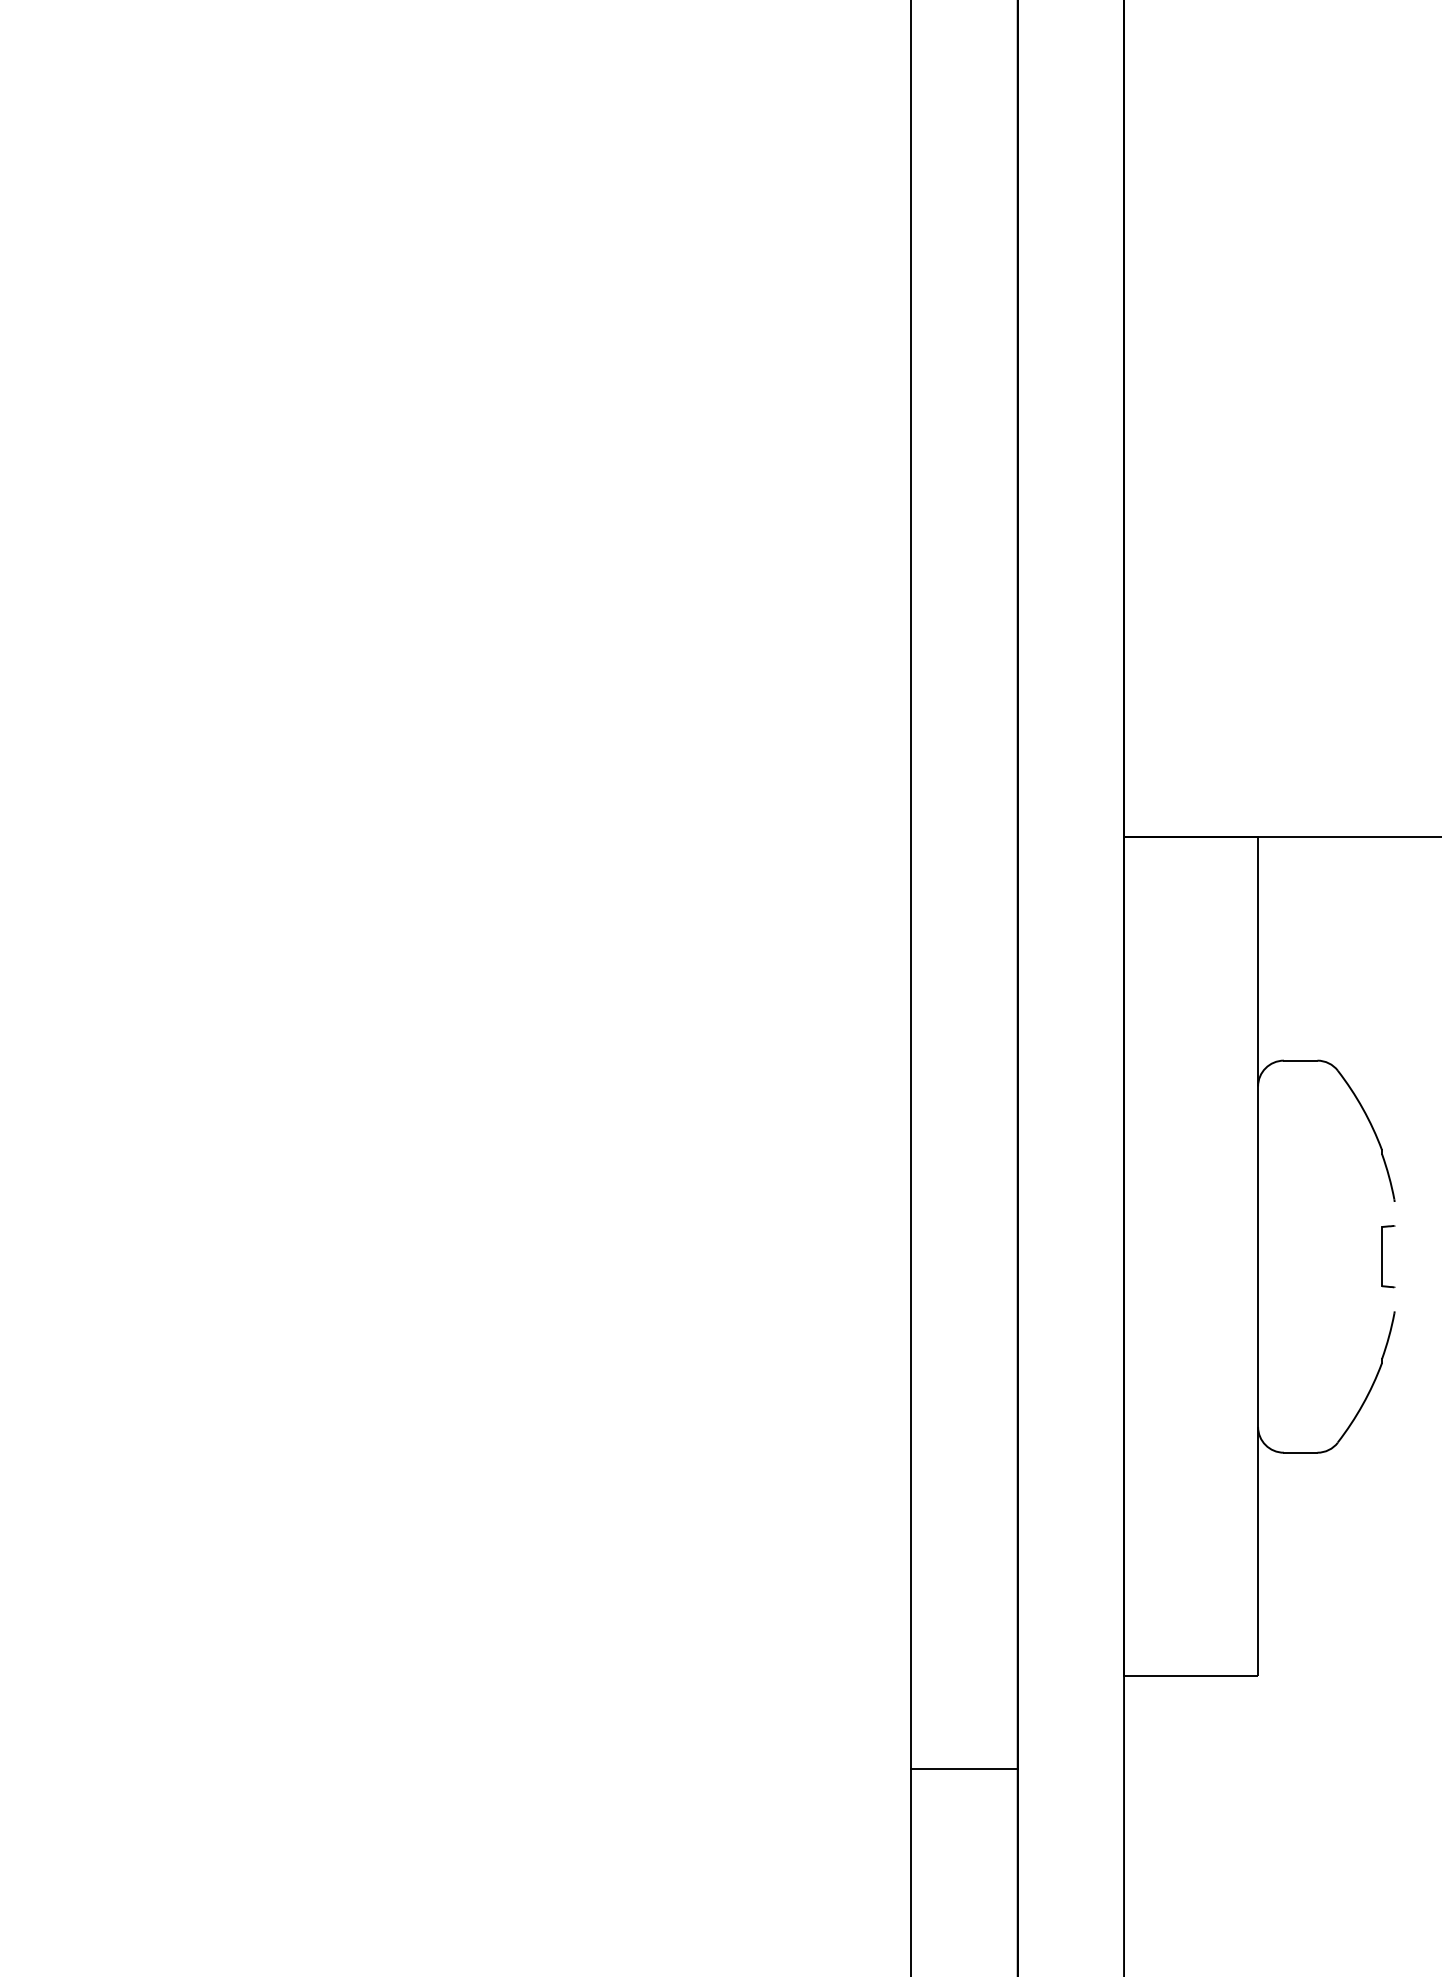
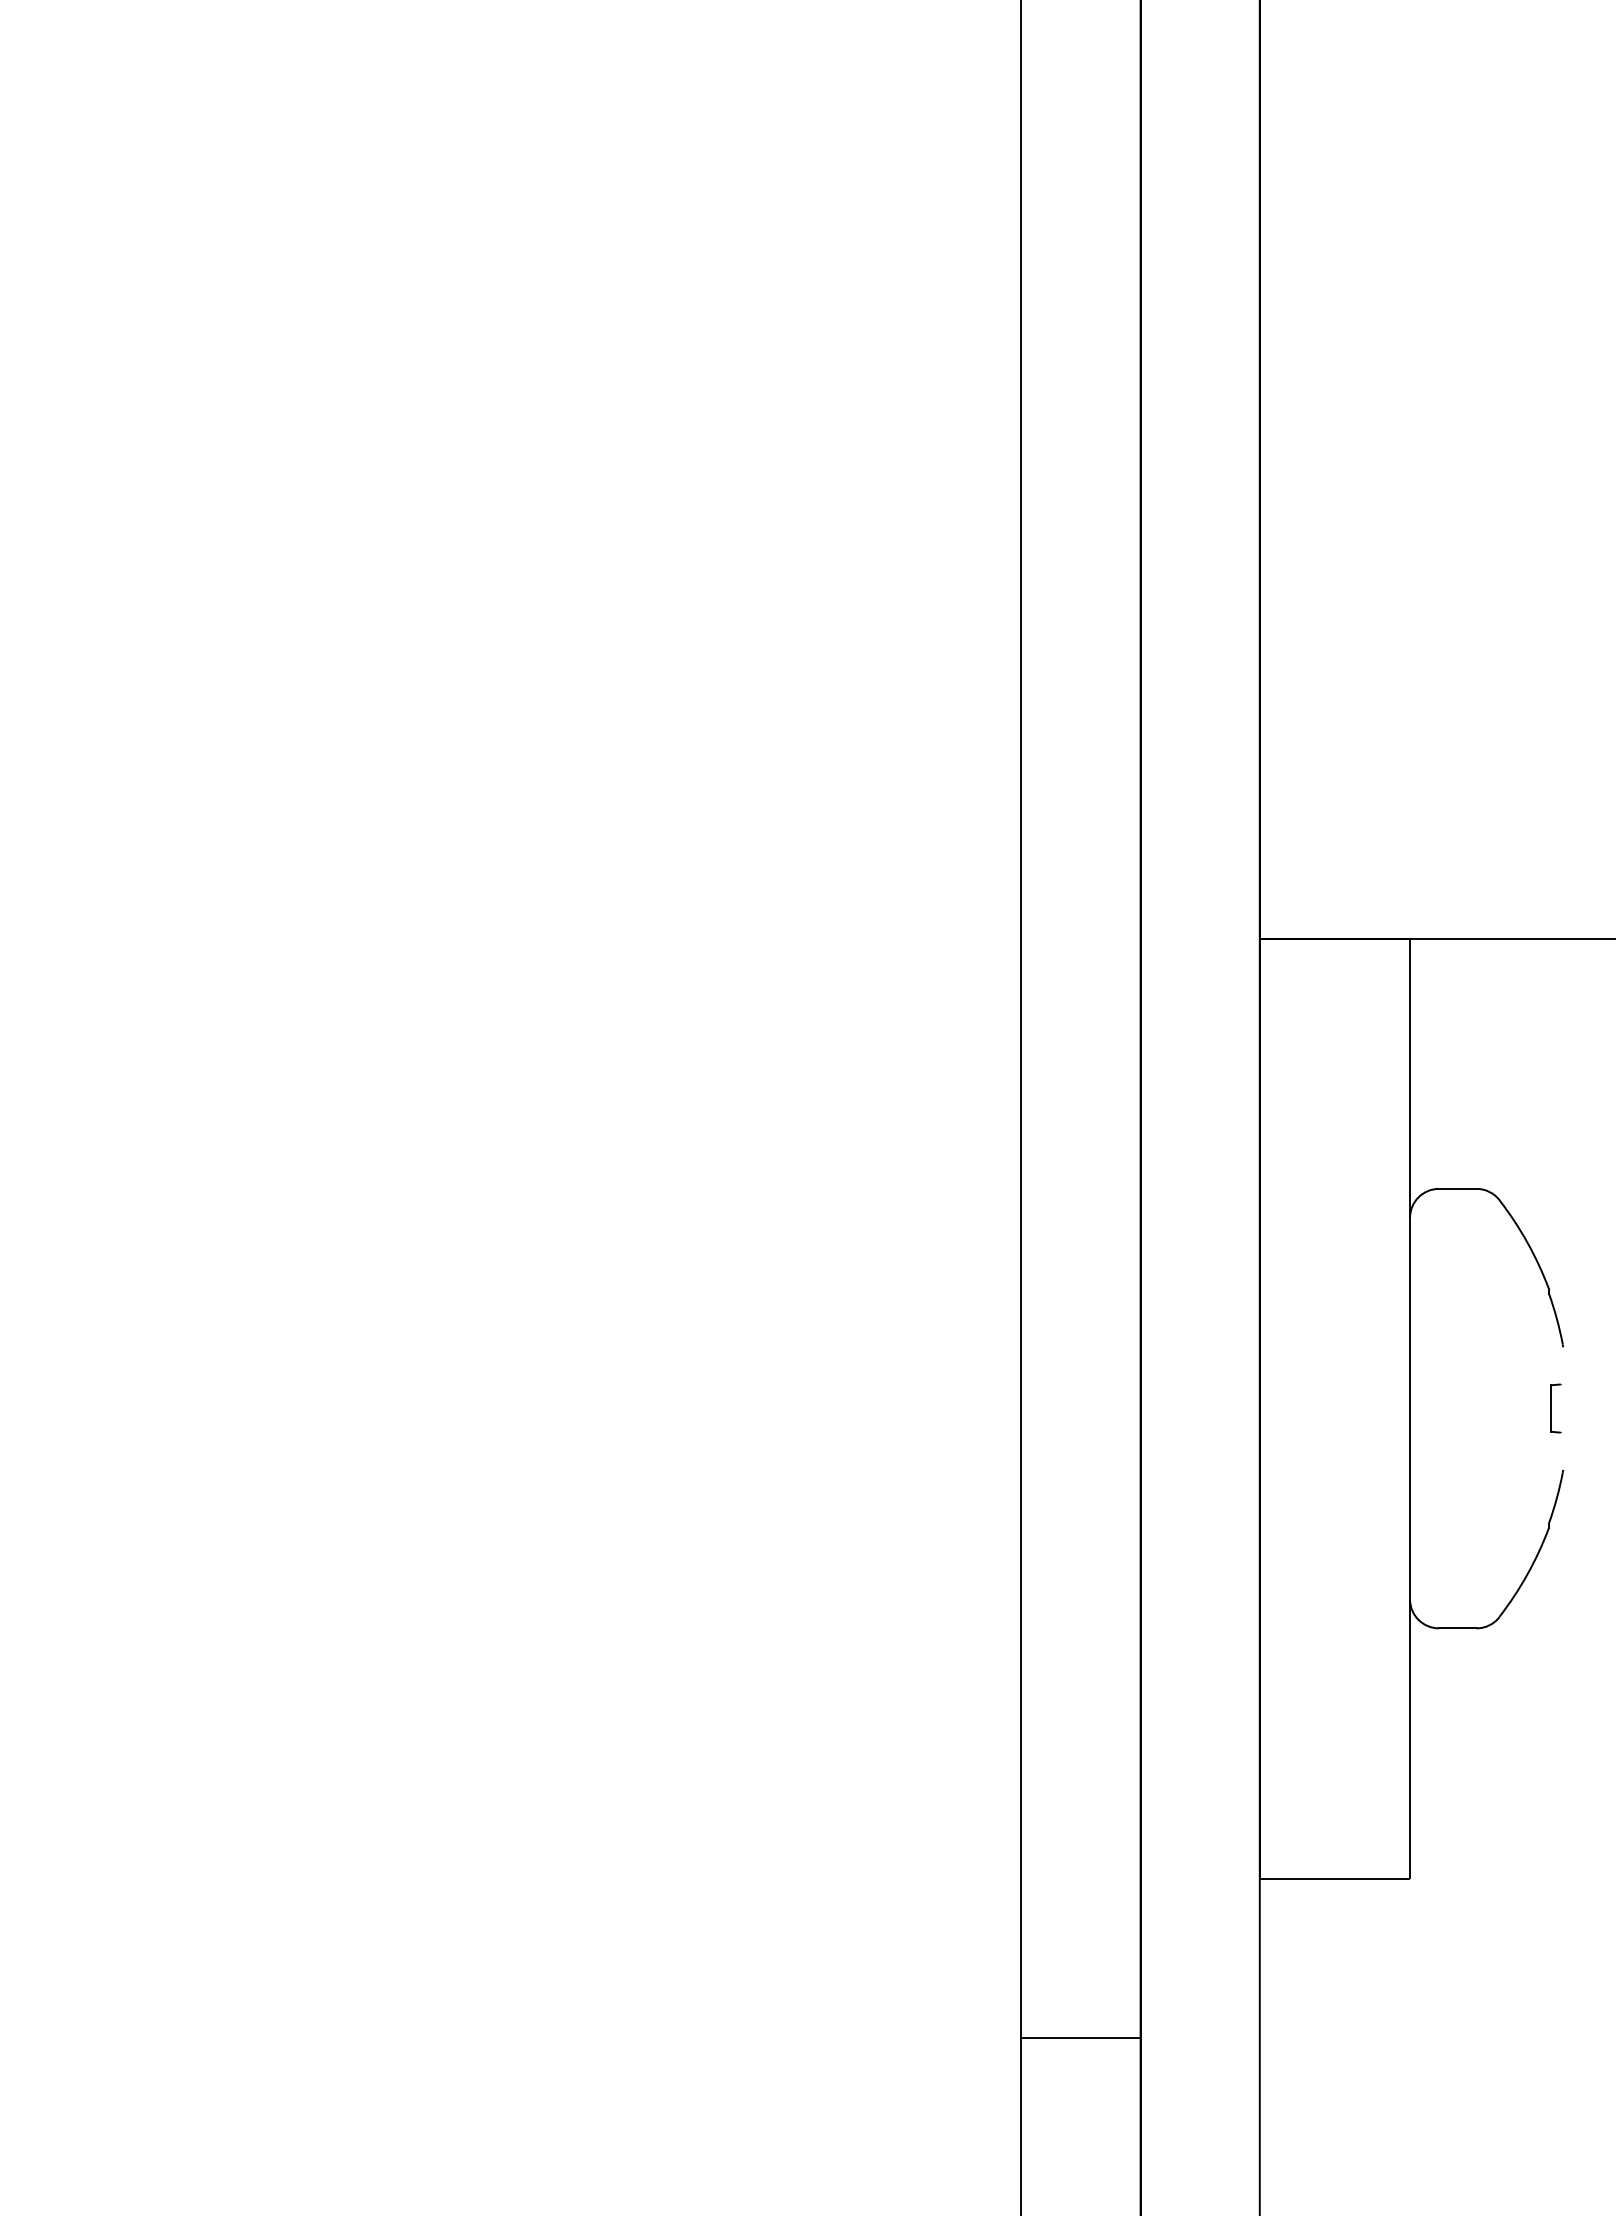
part: (1387, 1256) -> (1555, 1408), size x0.7
line: (964, 1768) -> (1080, 2037), moved

